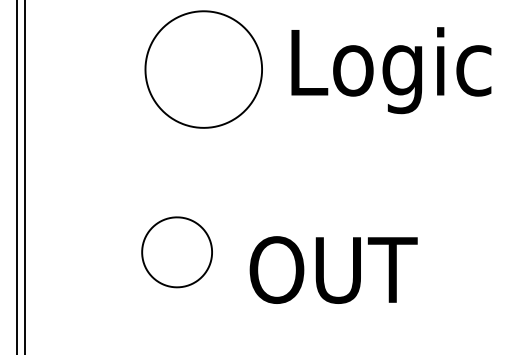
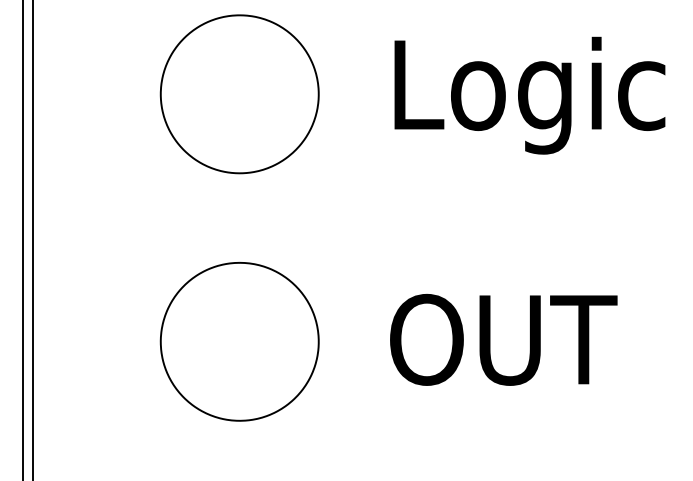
part: (203, 69) -> (239, 94), moved
part: (177, 252) -> (239, 341), size x1.67
text: (333, 269) -> (503, 339), moved

